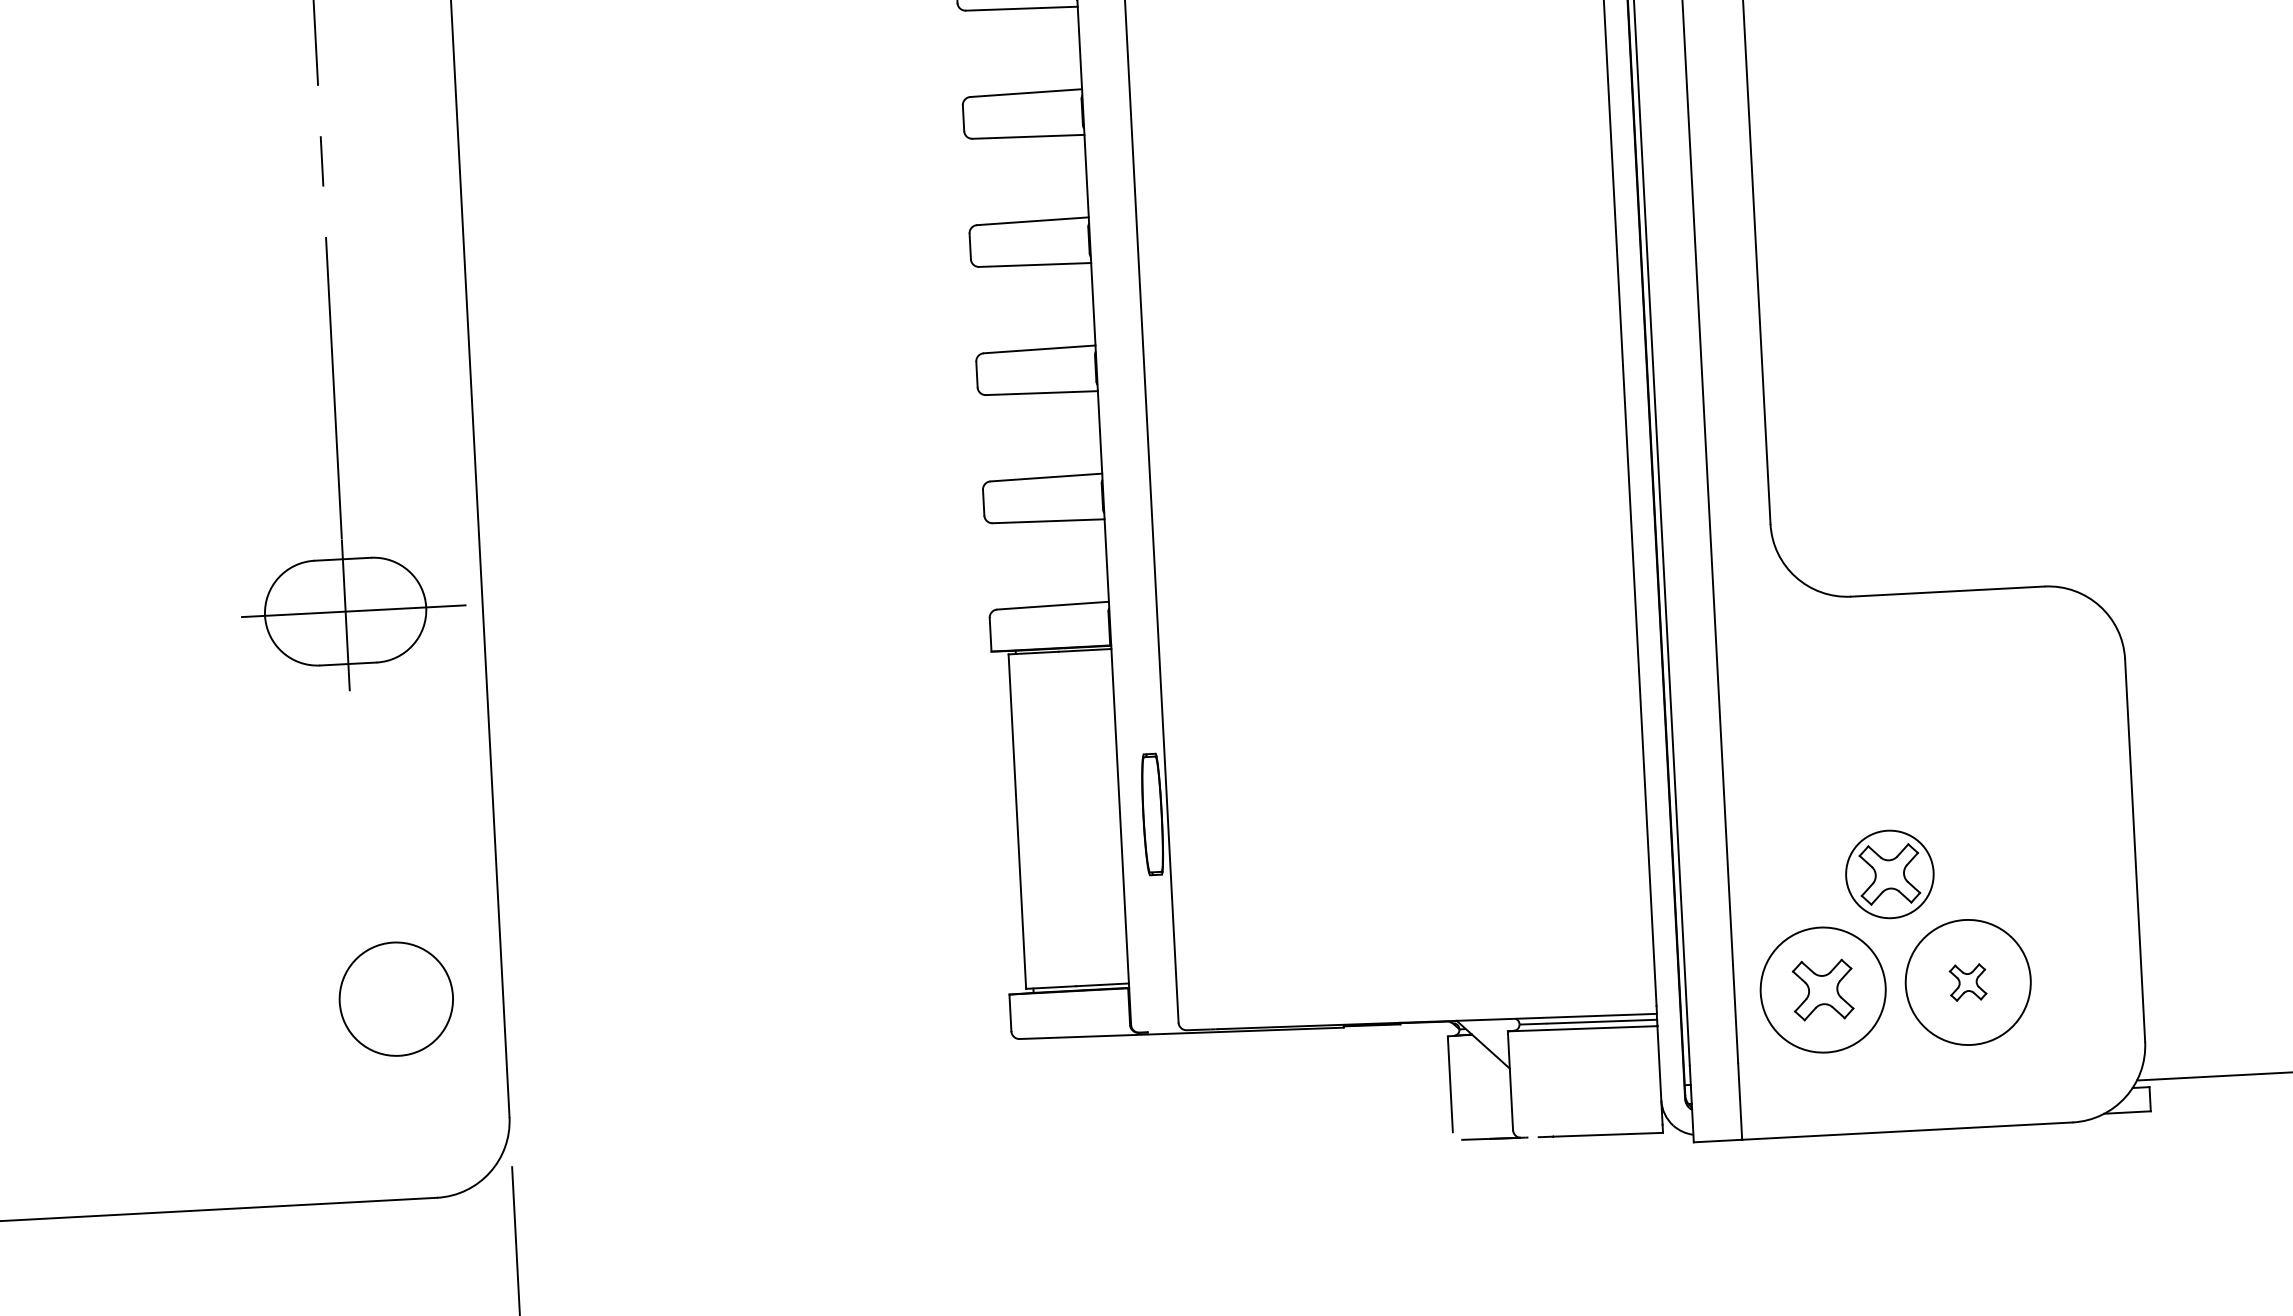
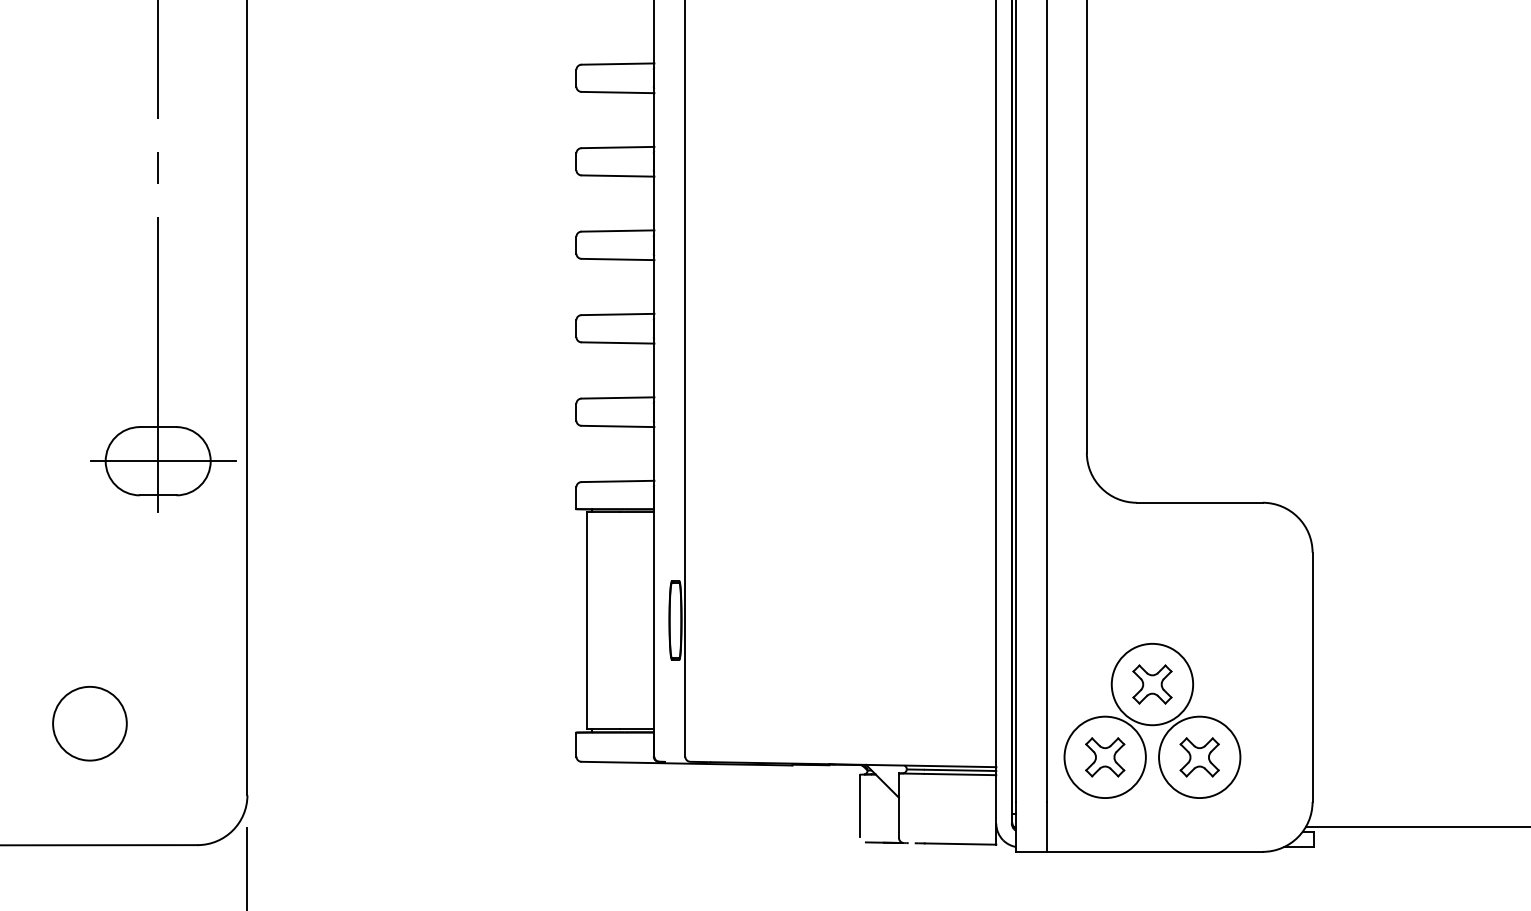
circle: (1889, 874) -> (1152, 684), size x1.43
part: (1967, 982) -> (1199, 757), size x1.67
circle: (395, 998) -> (89, 723), moved

